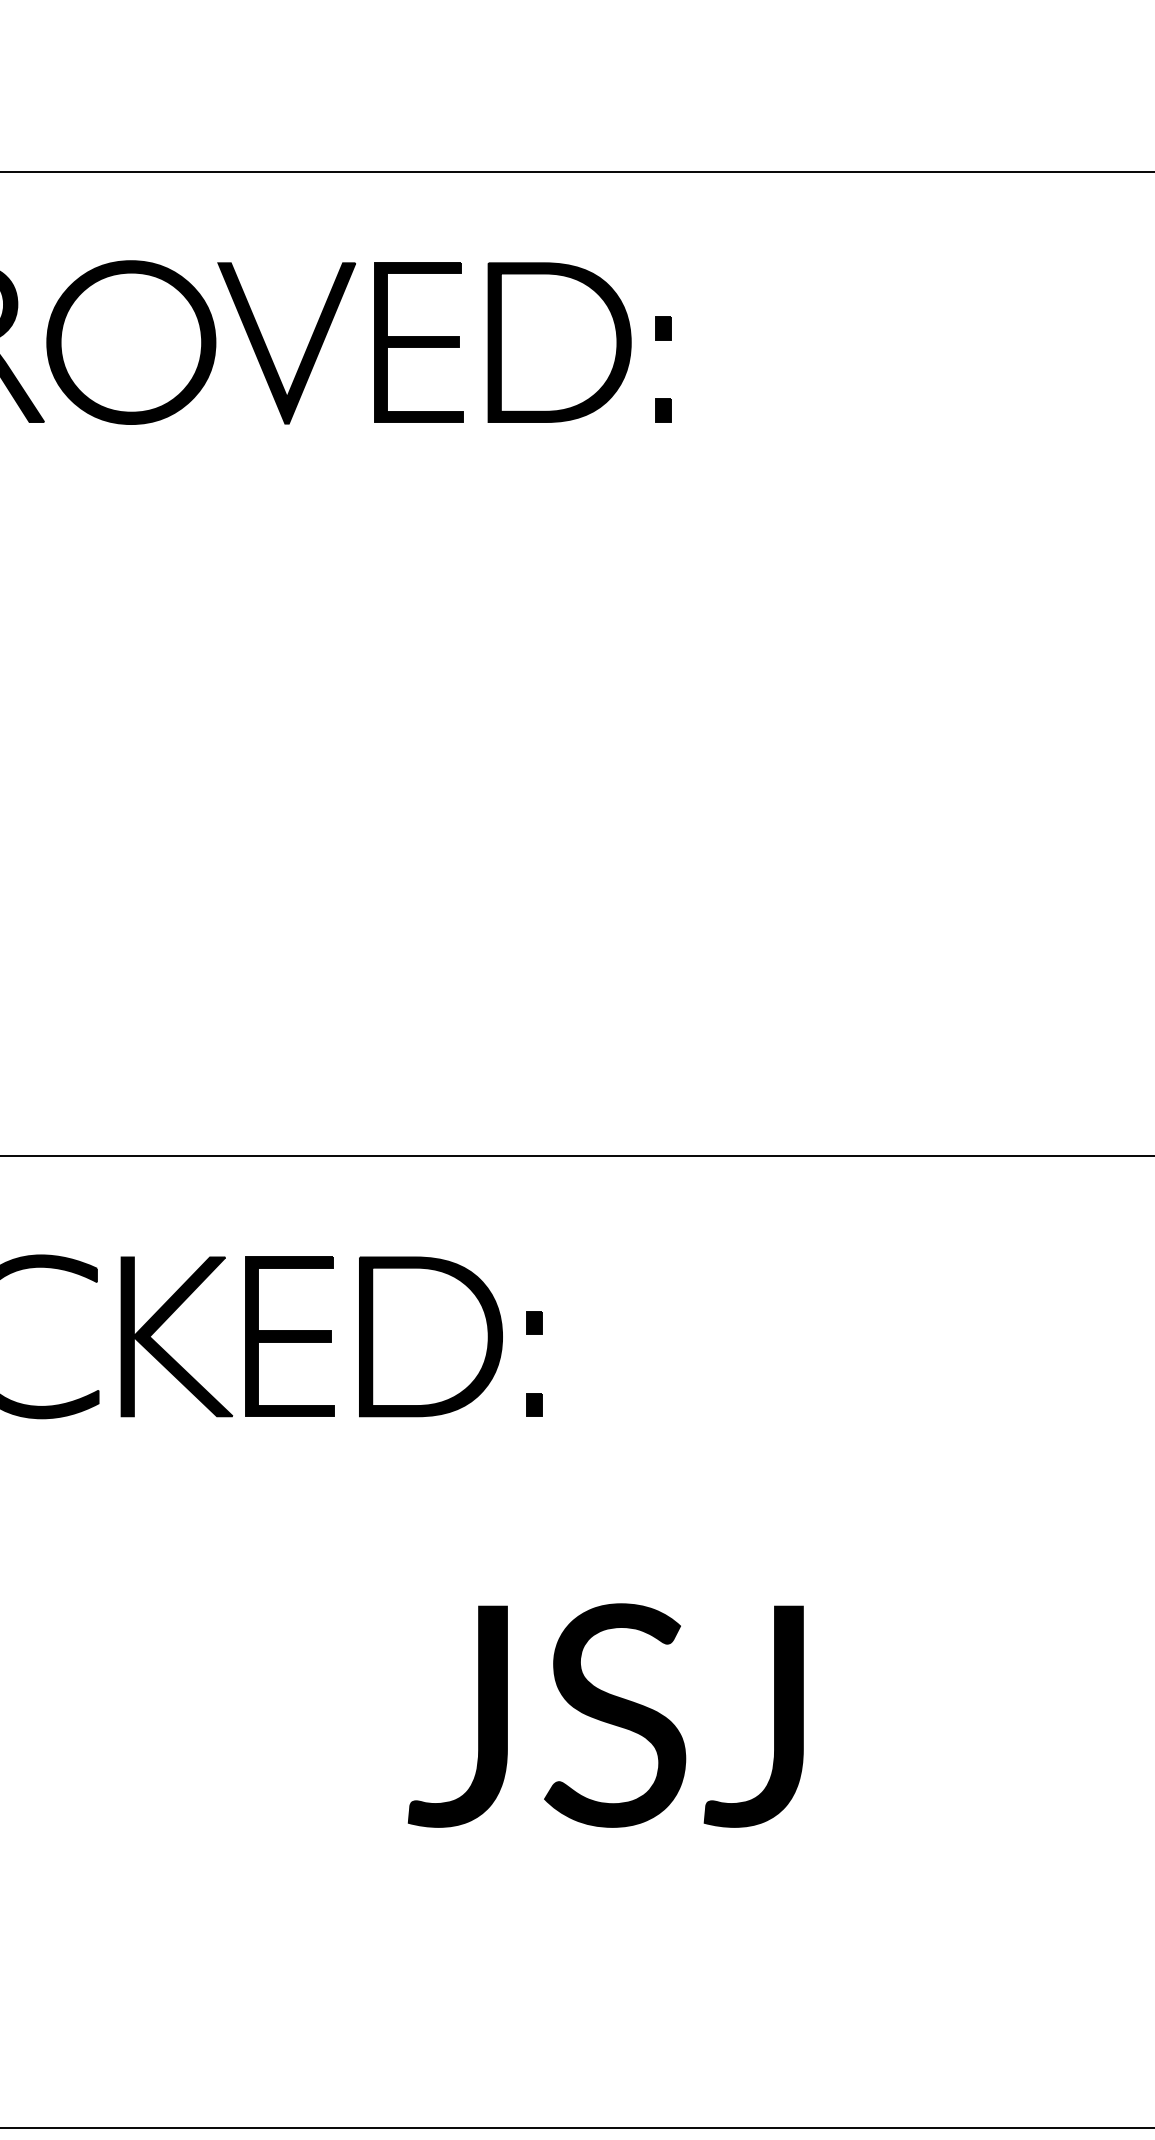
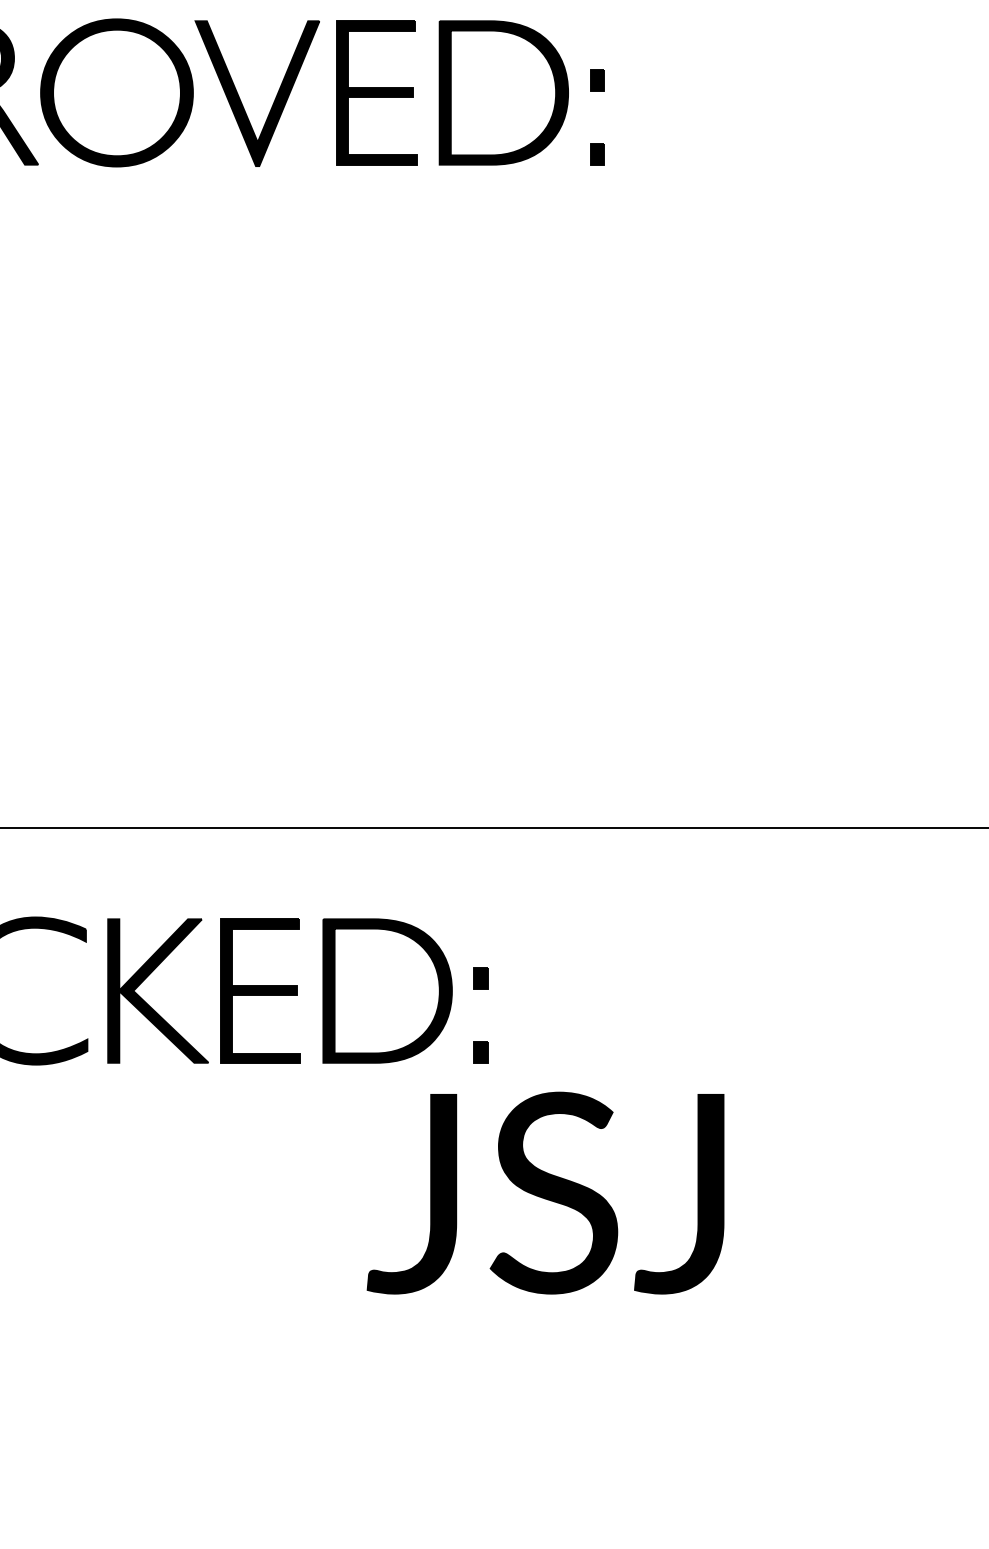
text: (605, 1715) -> (545, 1193), moved

